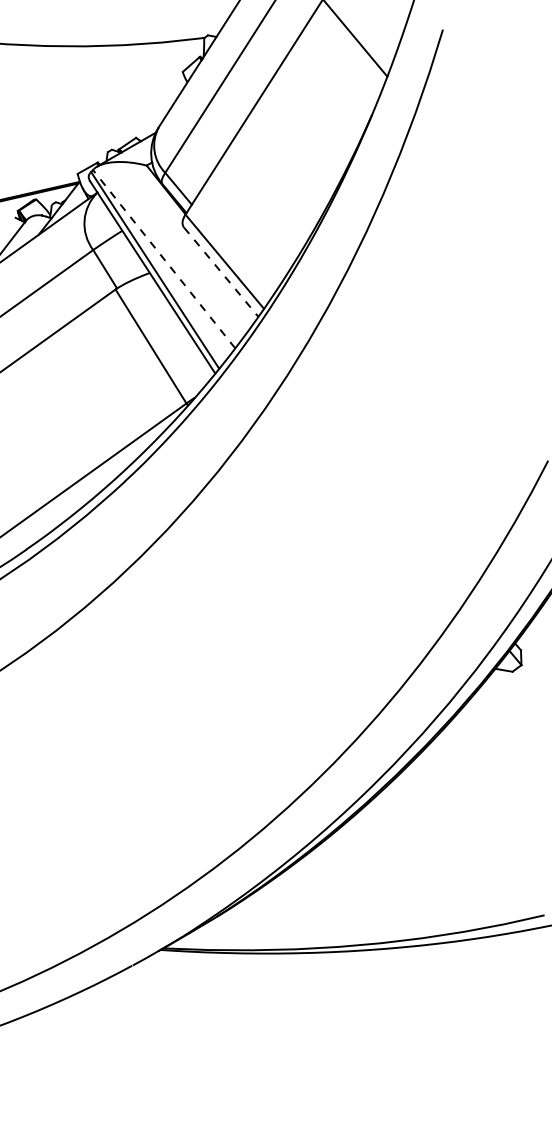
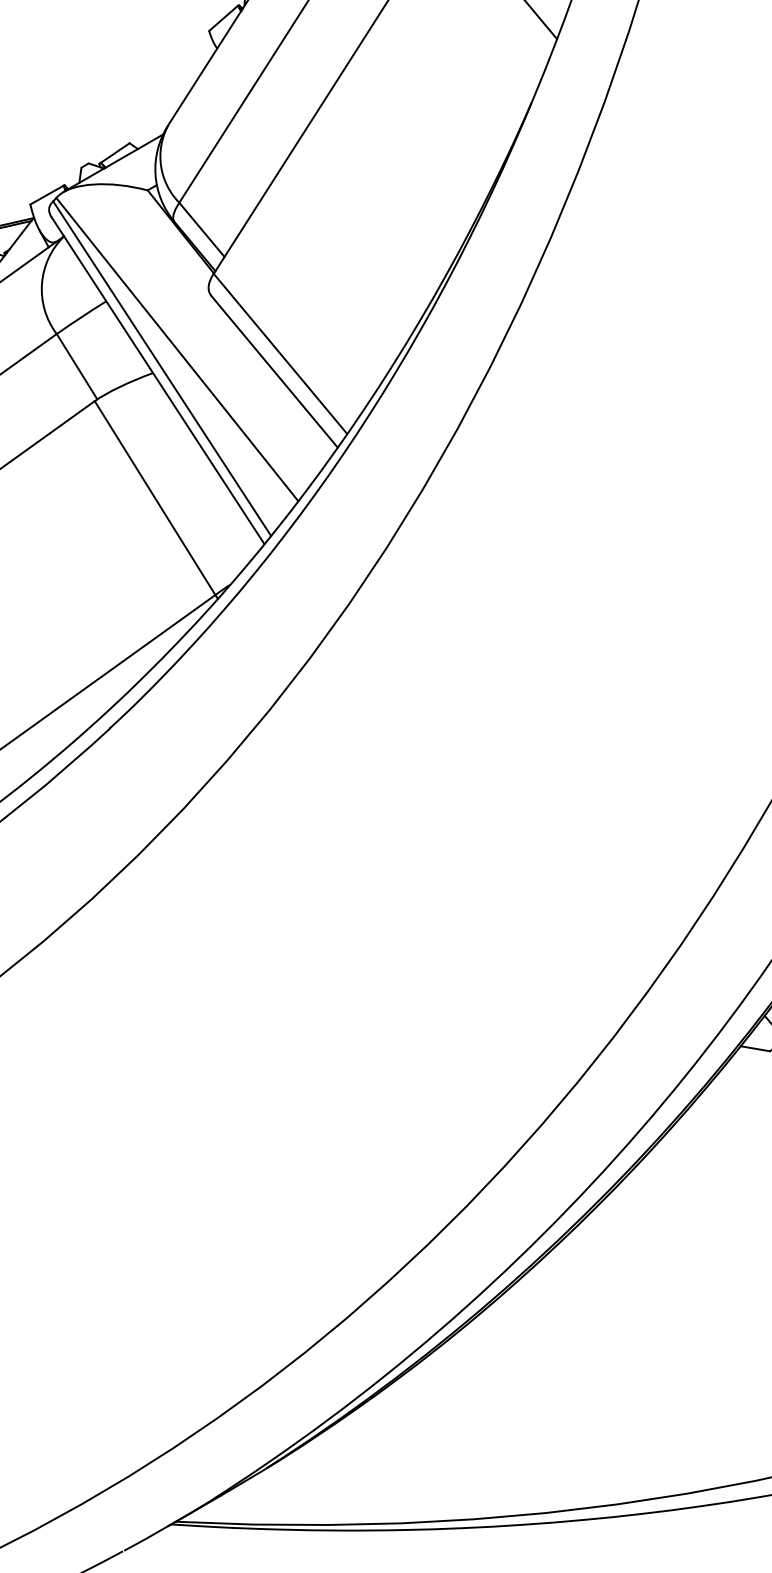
line: (163, 258) -> (176, 348), dashed -> solid
line: (221, 272) -> (274, 372), dashed -> solid

